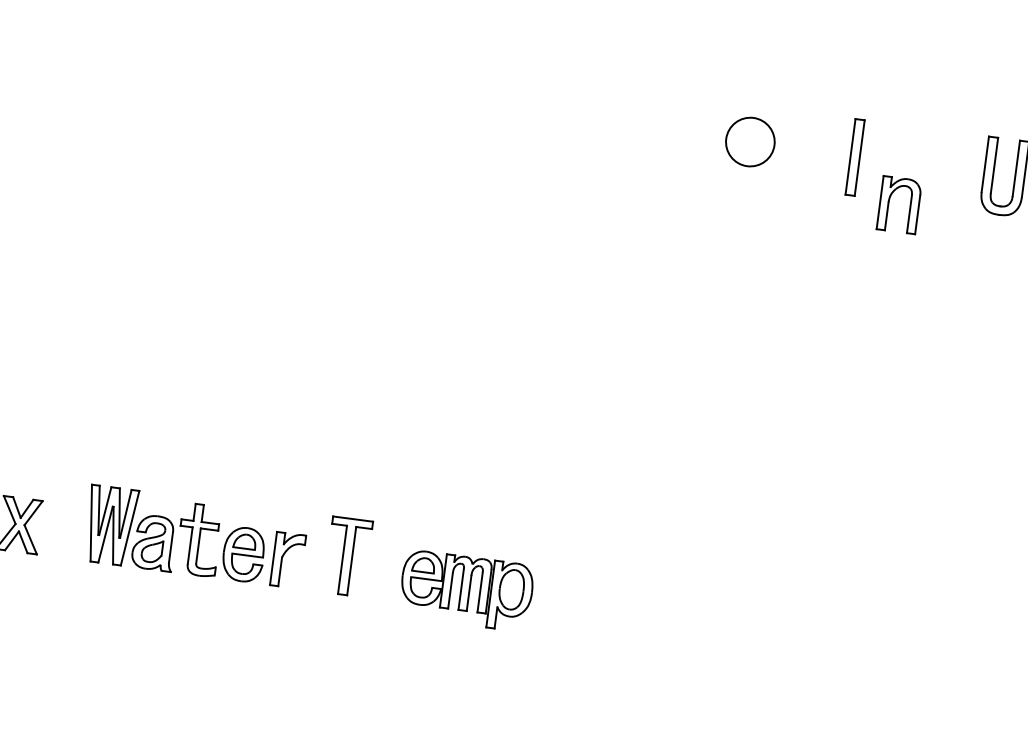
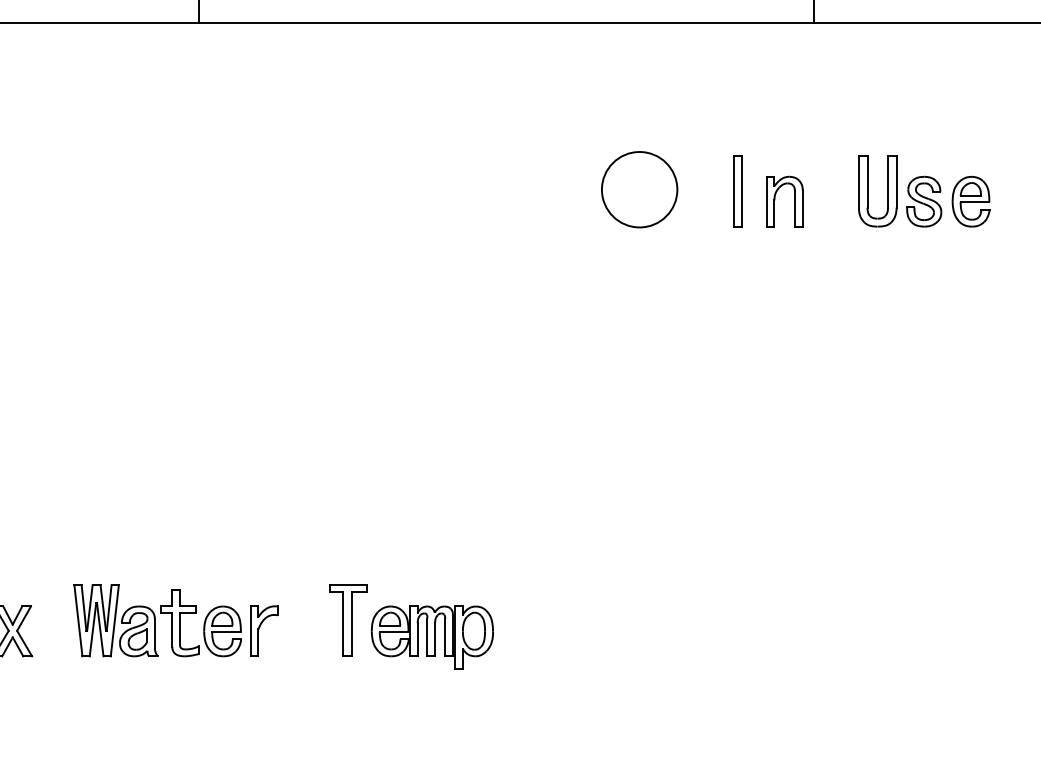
circle: (750, 141) -> (639, 189), size x1.67
part: (889, 202) -> (775, 200), moved
part: (348, 556) -> (348, 620), moved

